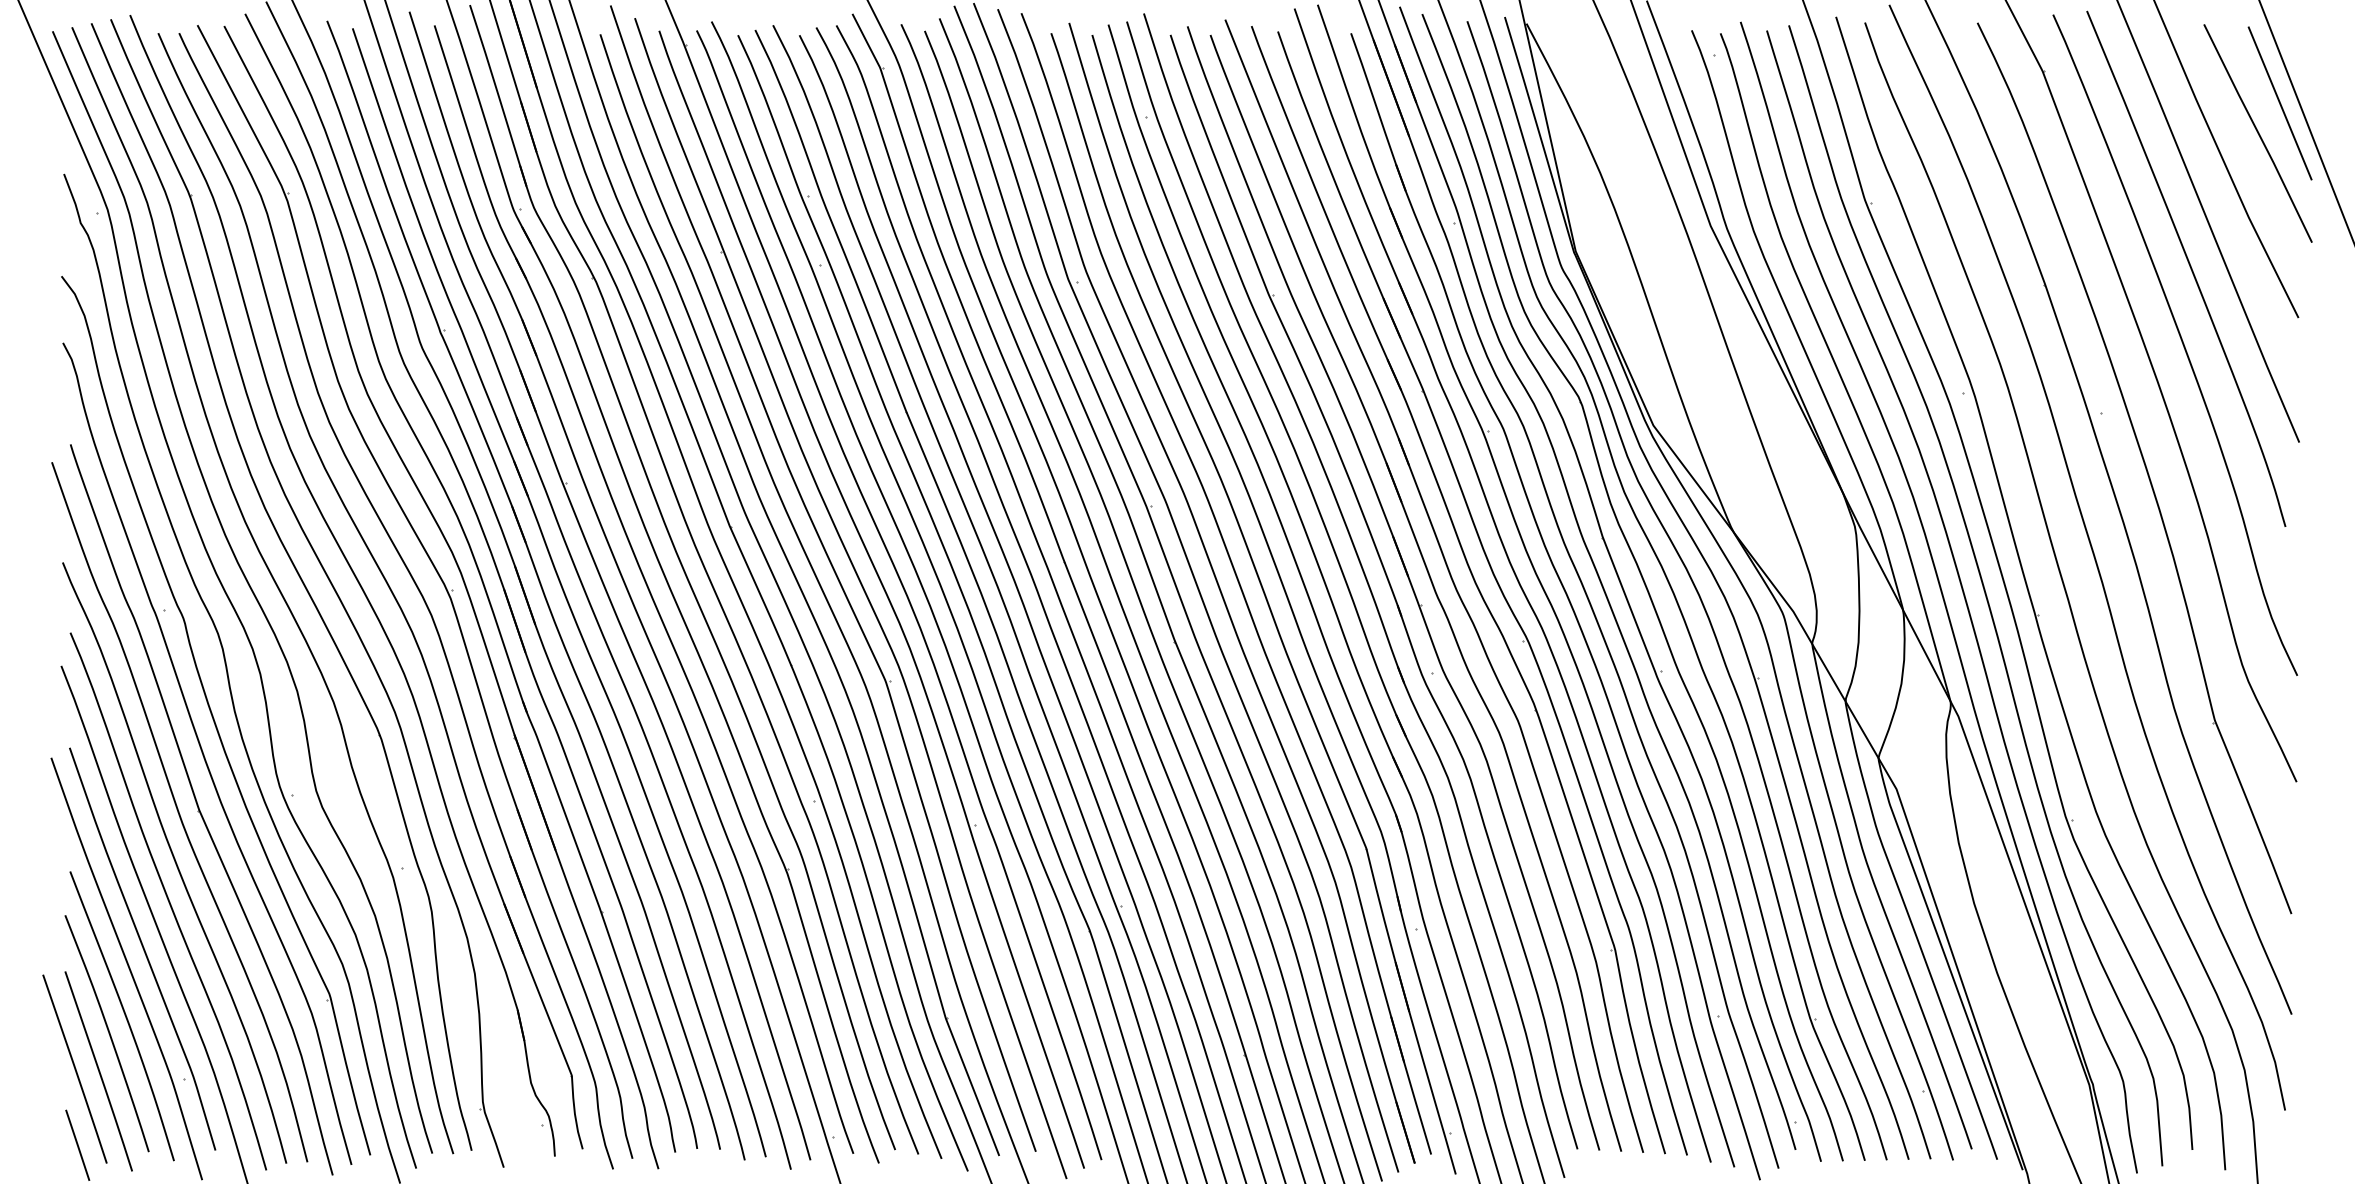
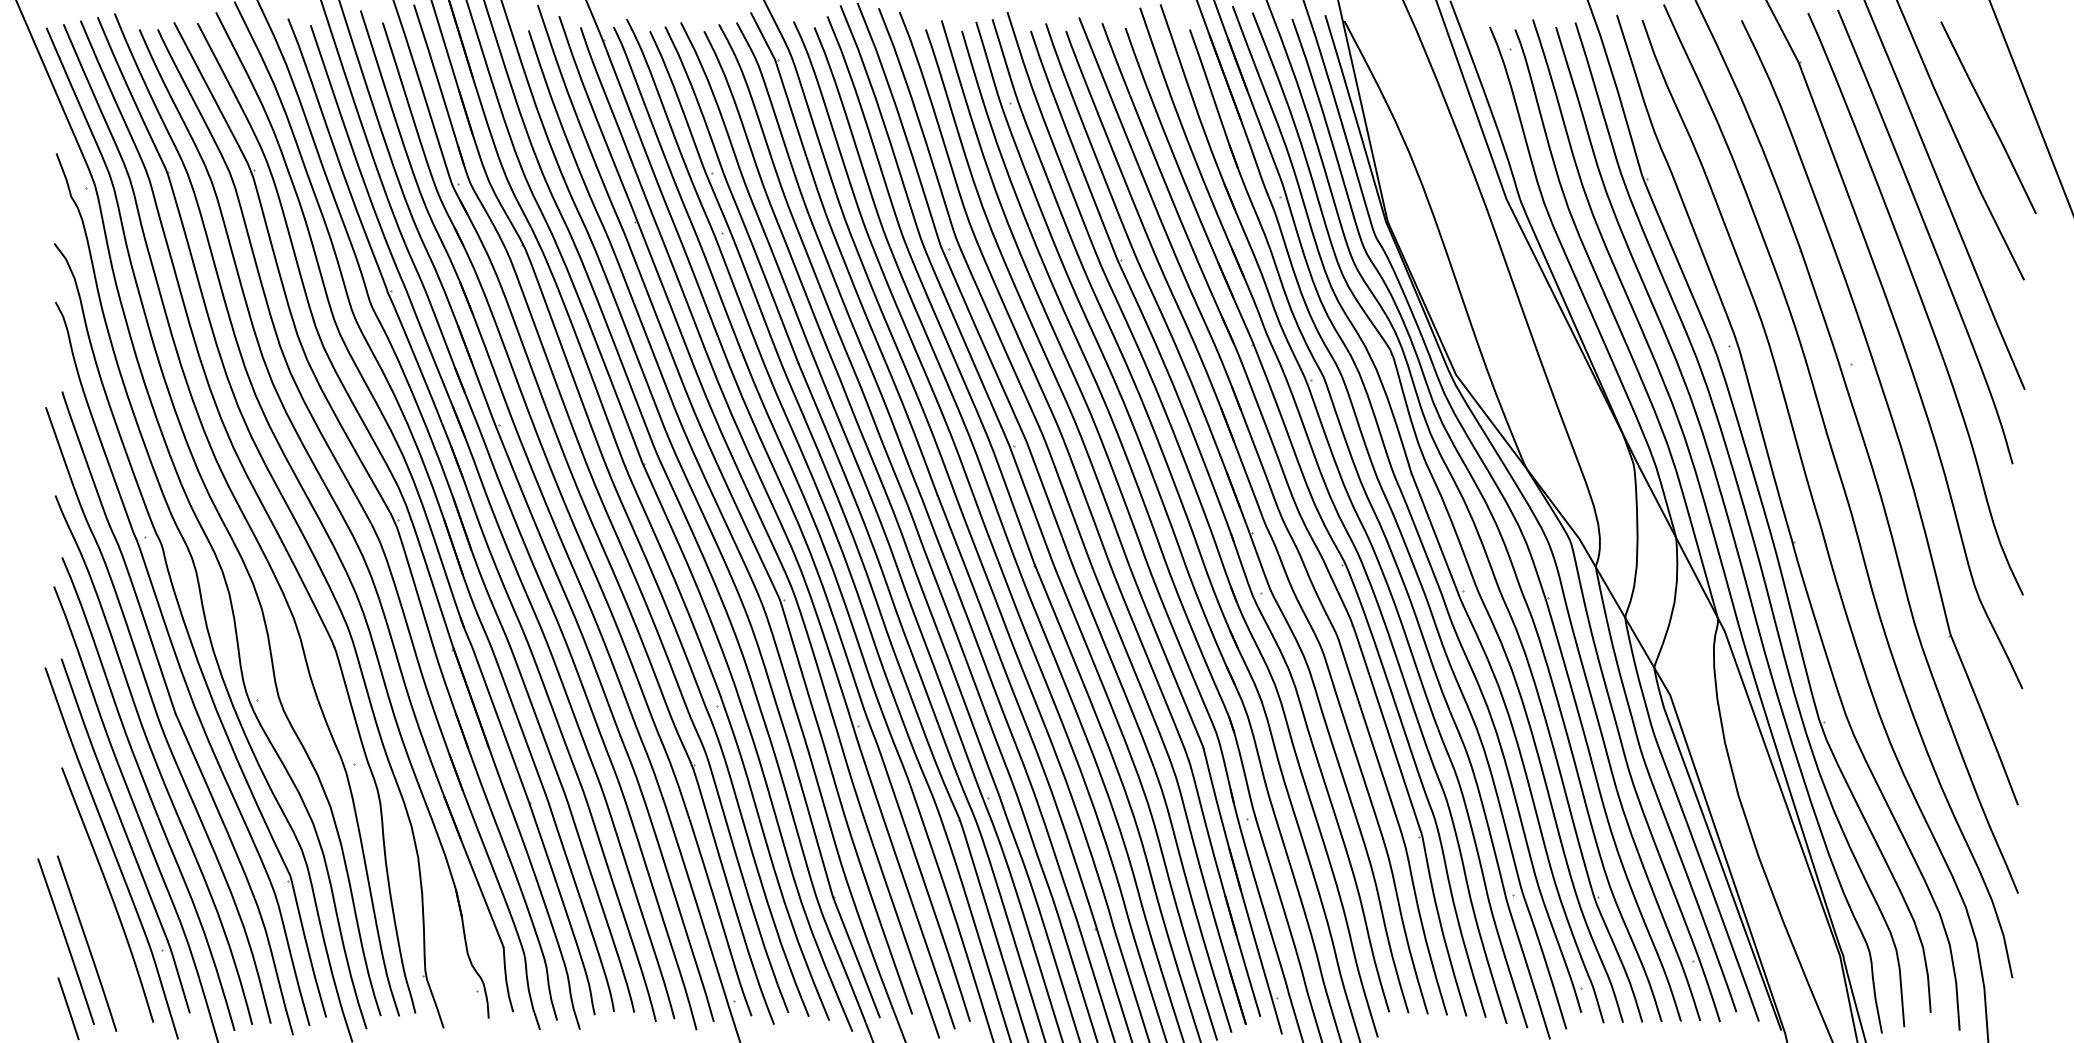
line: (2279, 103) -> (2007, 91), removed
curve: (108, 1033) -> (95, 910), removed

